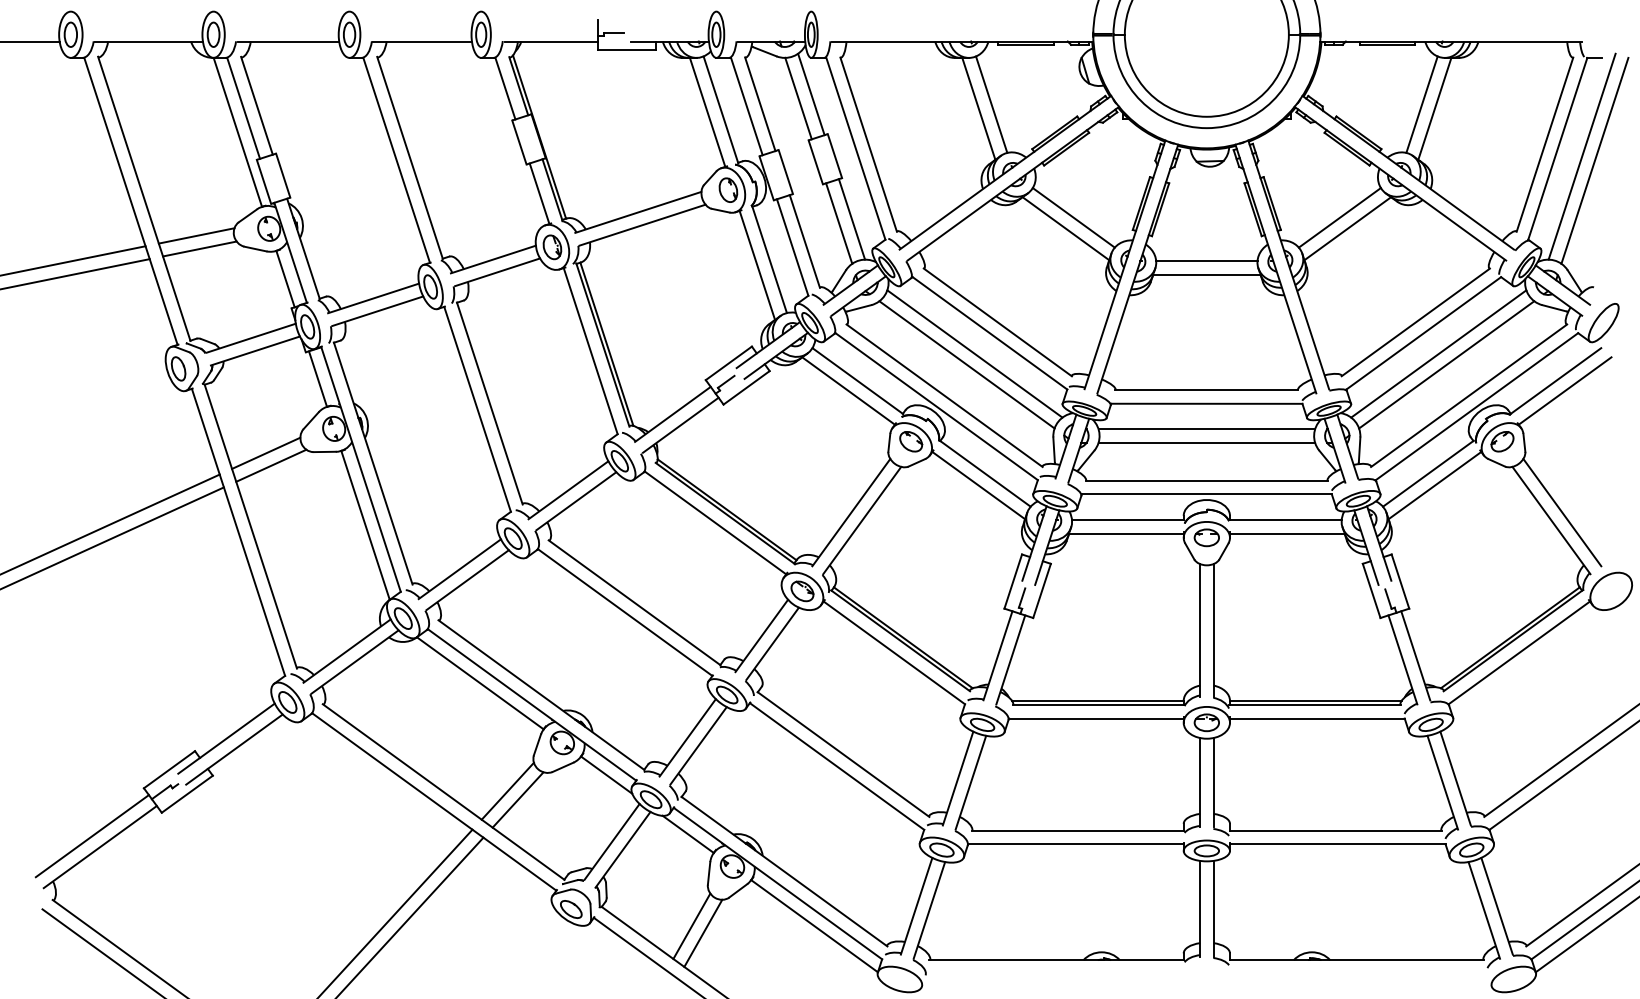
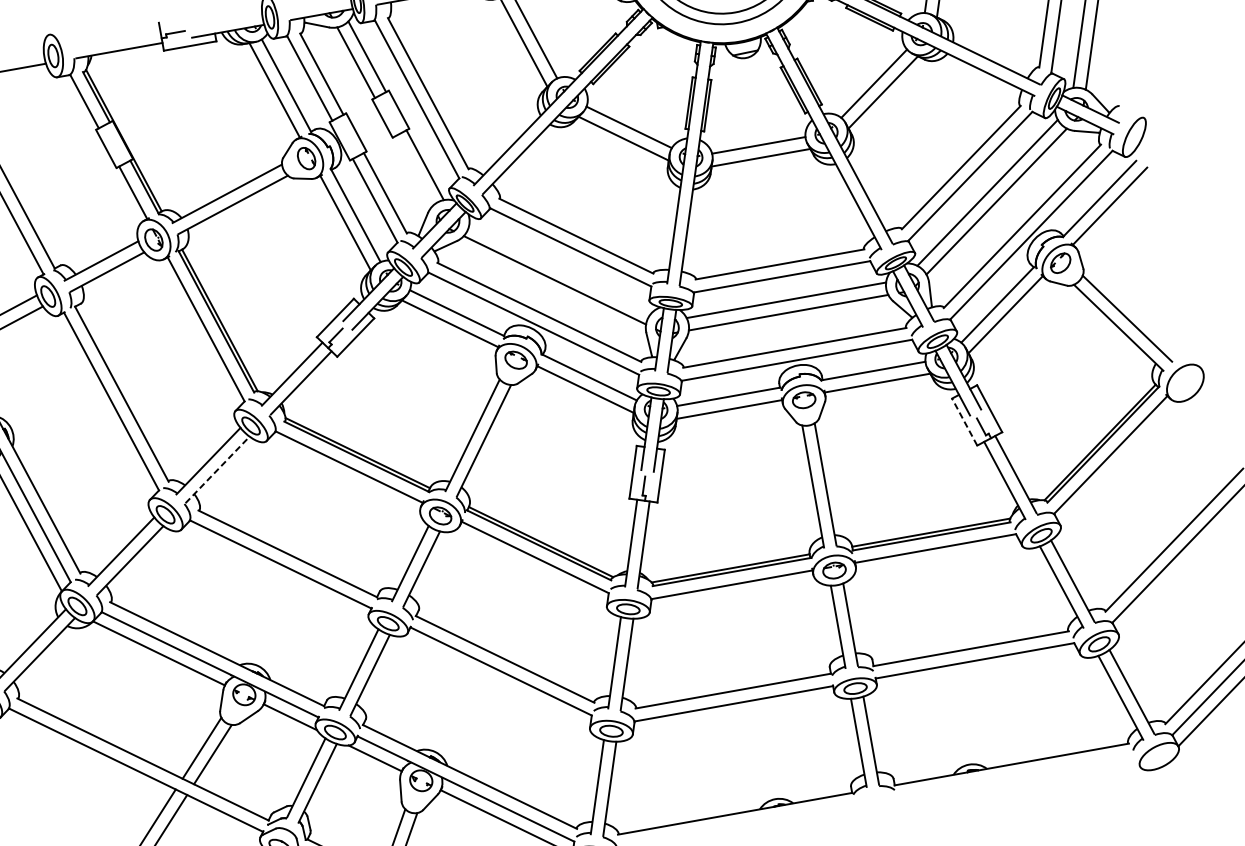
line: (839, 223) -> (414, 171), removed
line: (974, 353) -> (559, 268), removed
line: (576, 500) -> (217, 469), solid -> dashed
line: (1371, 590) -> (964, 421), solid -> dashed

